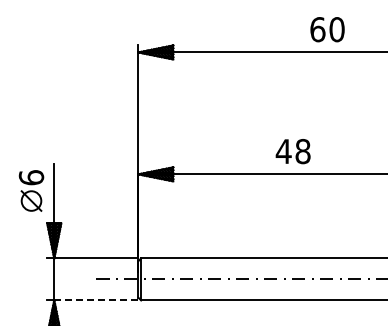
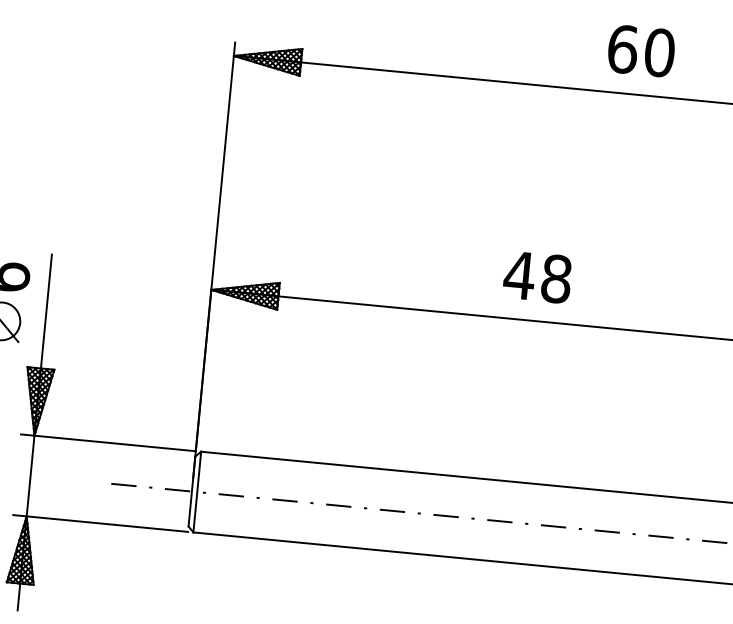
text: (327, 29) -> (641, 50), moved
text: (292, 151) -> (536, 276), moved
line: (95, 300) -> (105, 524), dashed -> solid

